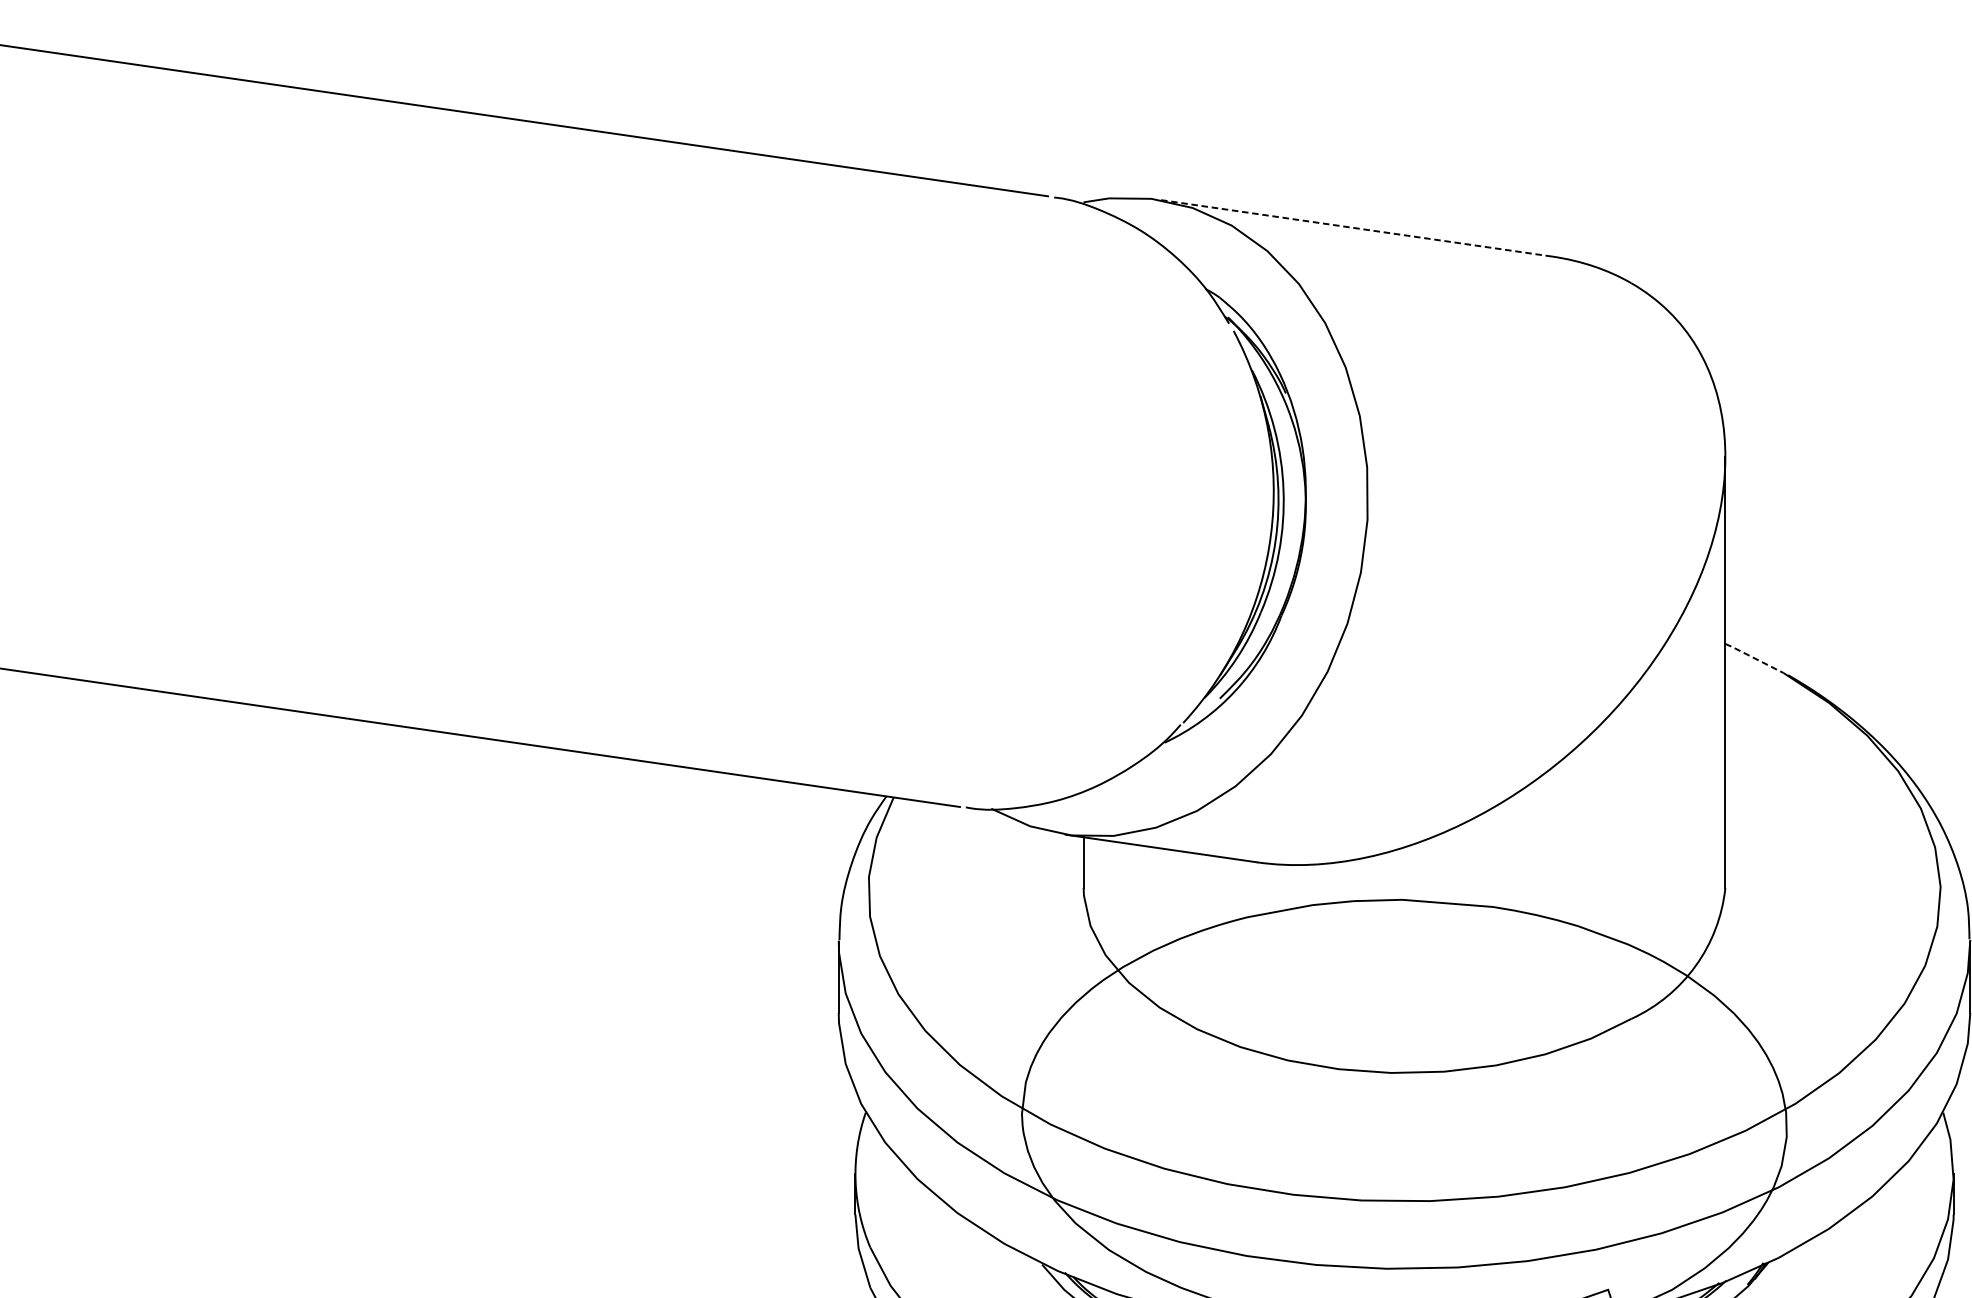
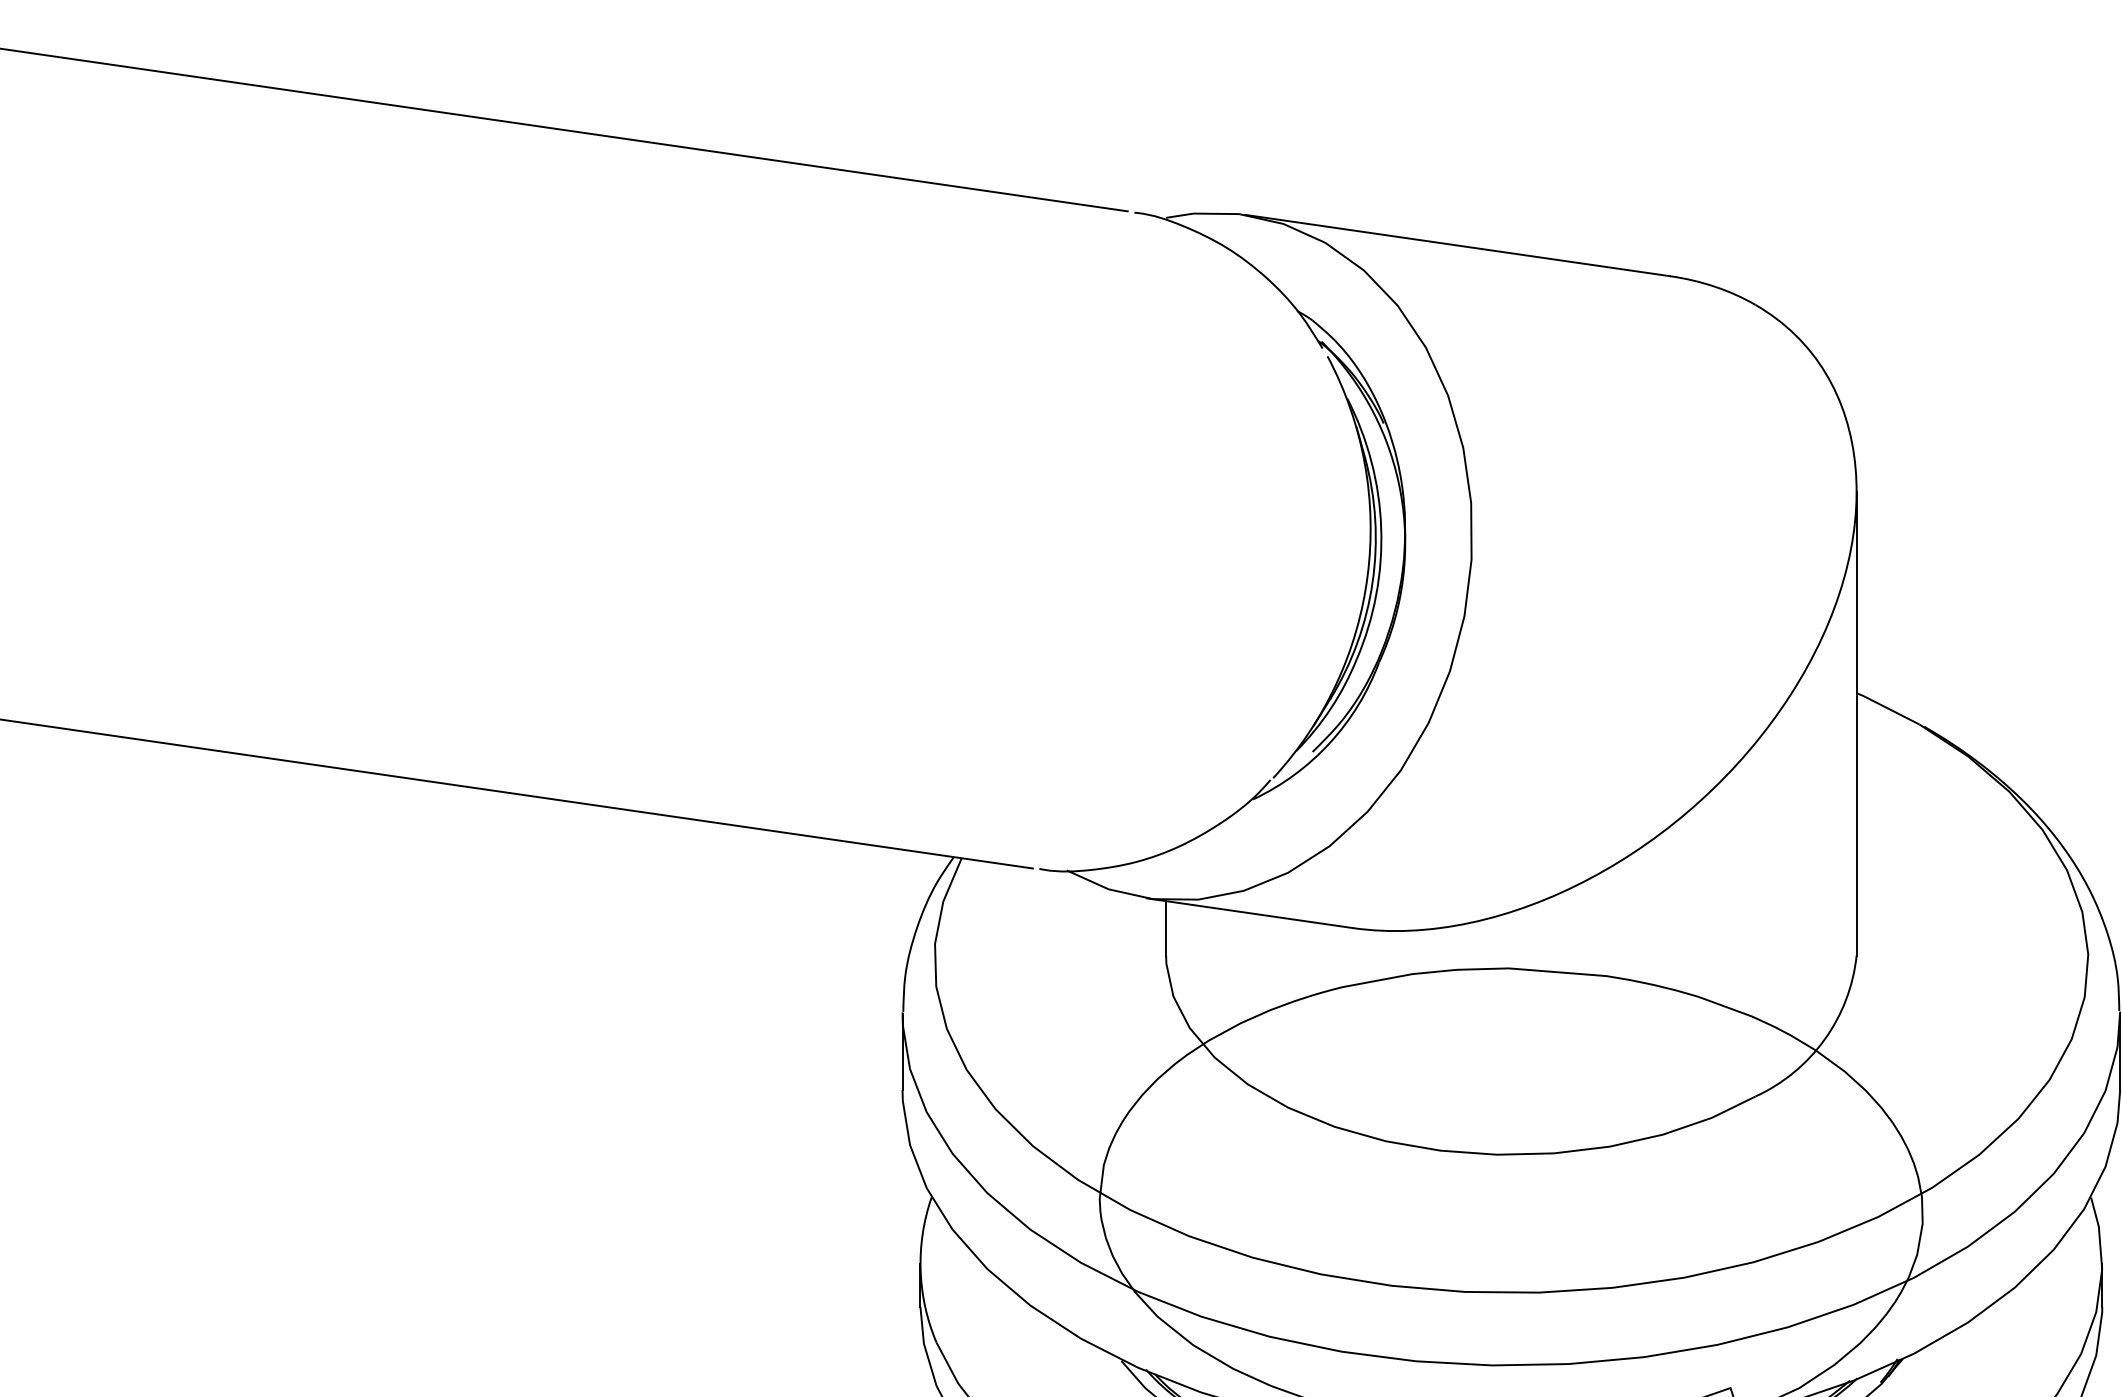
line: (1354, 228) -> (1457, 245), dashed -> solid
line: (1754, 658) -> (1887, 708), dashed -> solid

